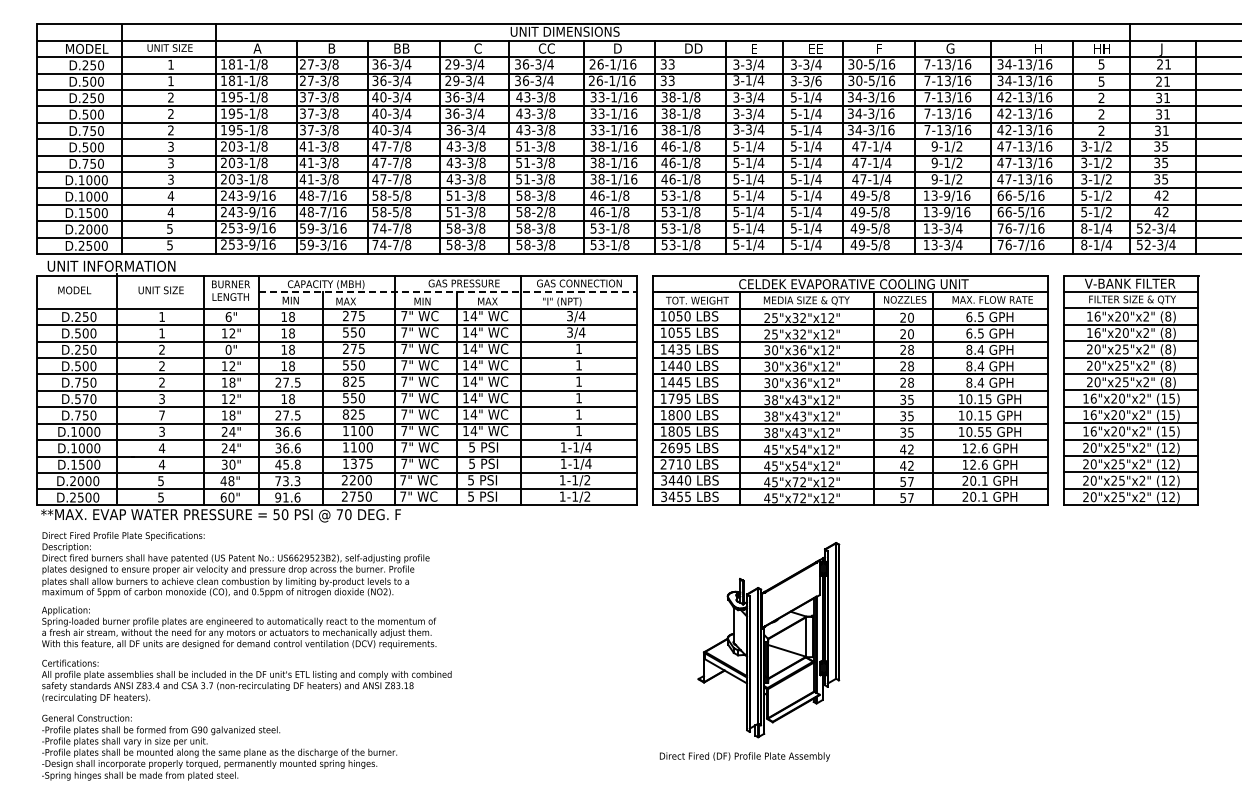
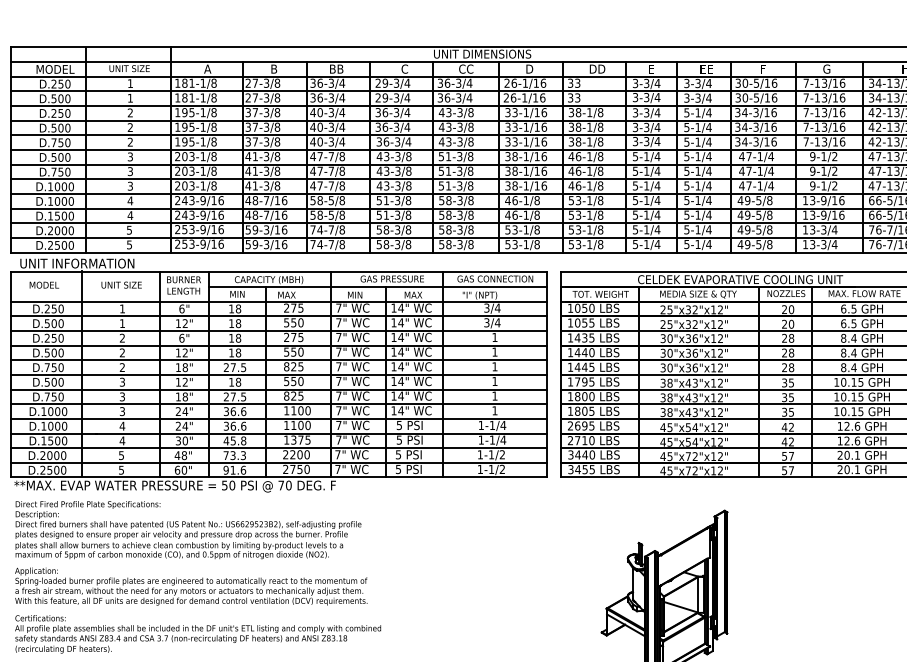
text: (748, 80) -> (646, 97), 3-1/4 -> 3-3/4
text: (818, 80) -> (708, 97), 3-3/6 -> 3-3/4
text: (539, 212) -> (459, 215), 58-2/8 -> 58-3/8
line: (448, 292) -> (378, 287), dashed -> solid
text: (228, 349) -> (181, 337), 0" -> 6"
text: (85, 399) -> (54, 382), D.570 -> D.500
text: (161, 415) -> (121, 396), 7 -> 3
text: (980, 432) -> (853, 412), 10.55 -> 10.15

